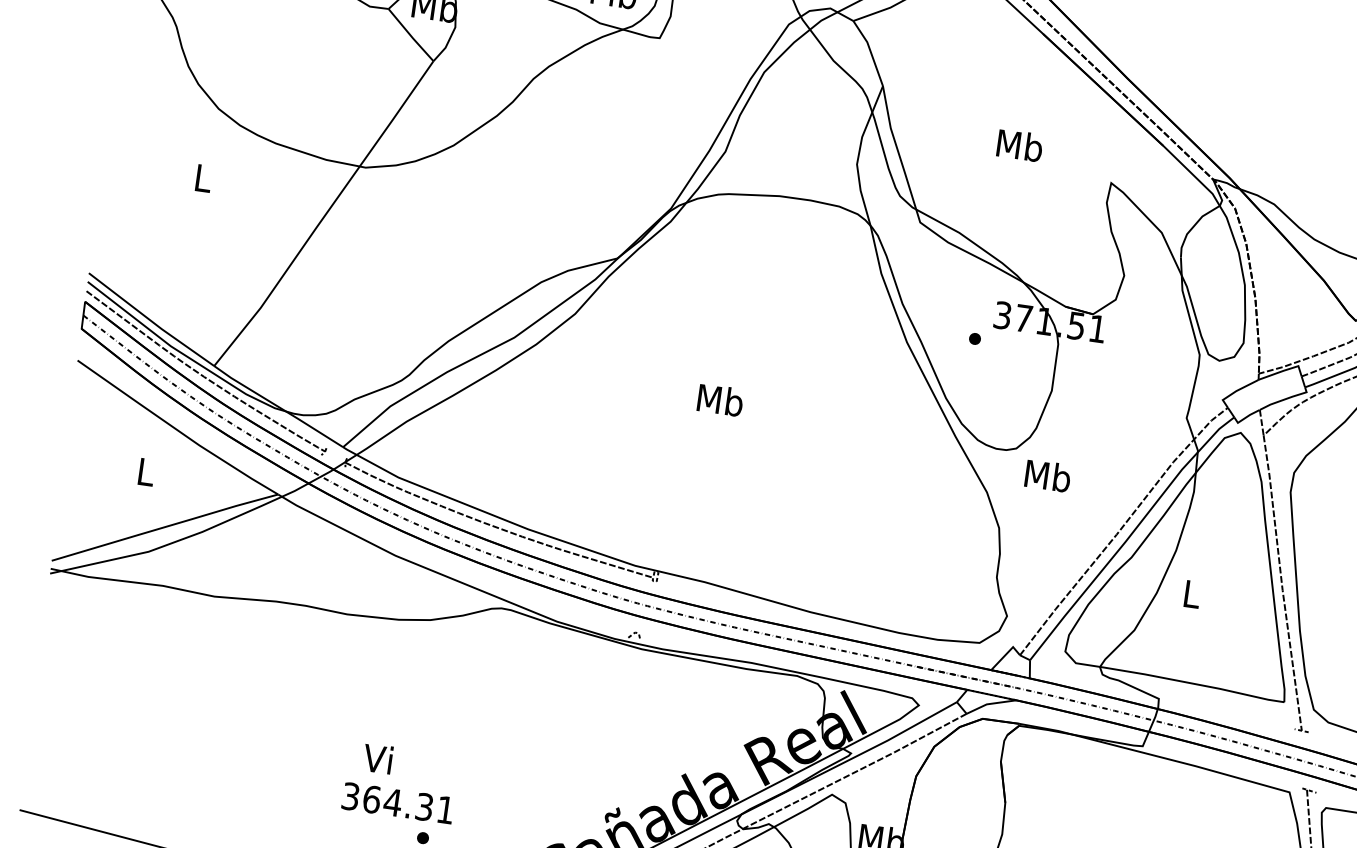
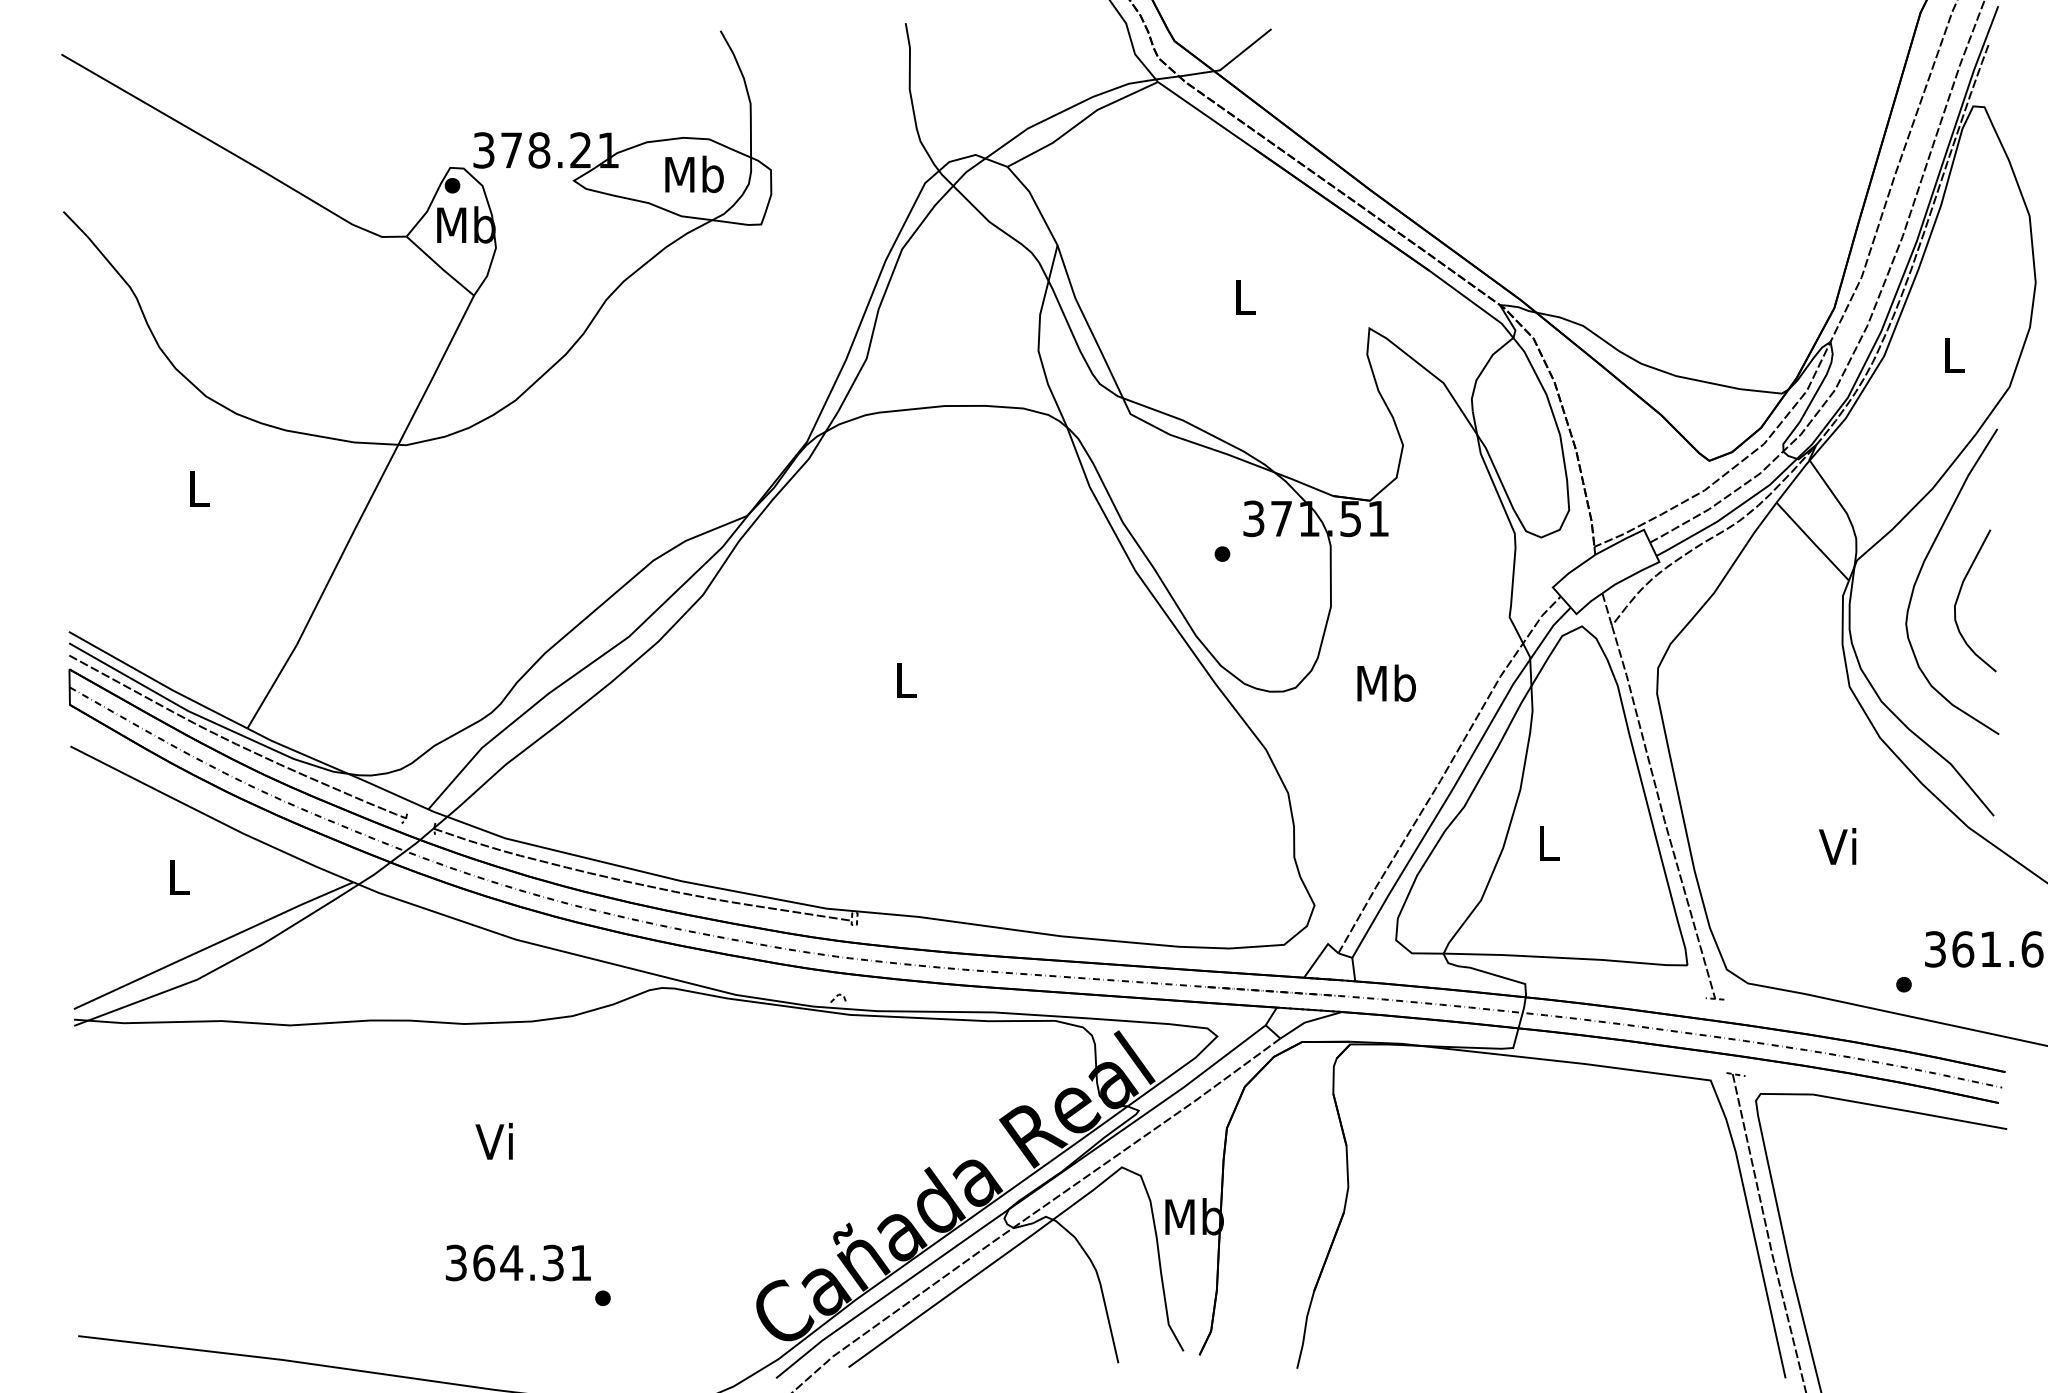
text: (1019, 145) -> (1244, 296), Mb -> L
text: (720, 400) -> (905, 679), Mb -> L
text: (1048, 475) -> (1386, 682), moved
text: (377, 758) -> (493, 1141), moved
text: (397, 802) -> (517, 1262), moved

